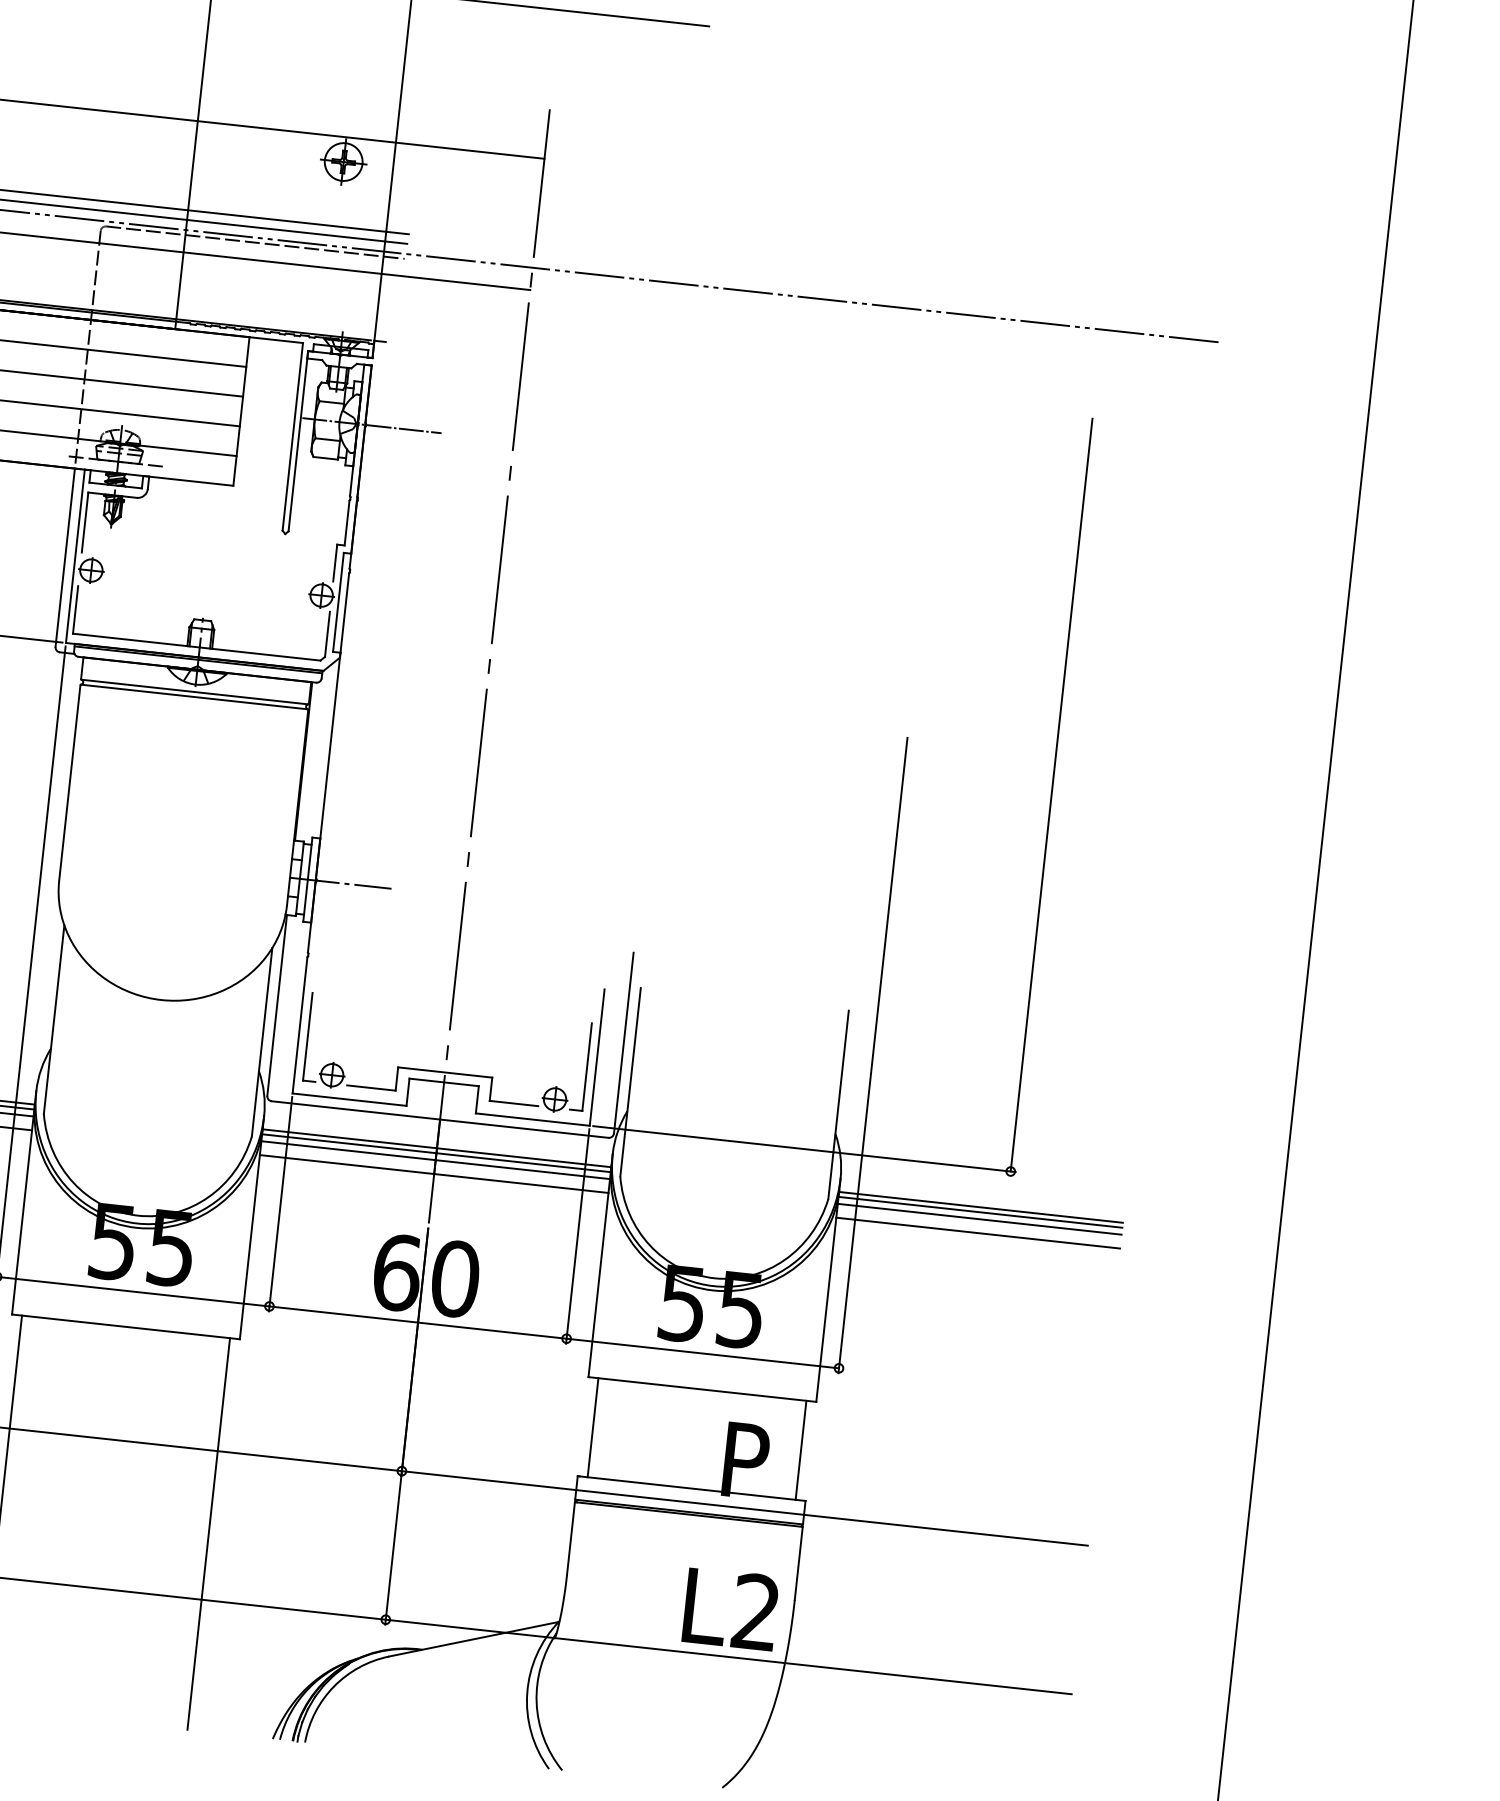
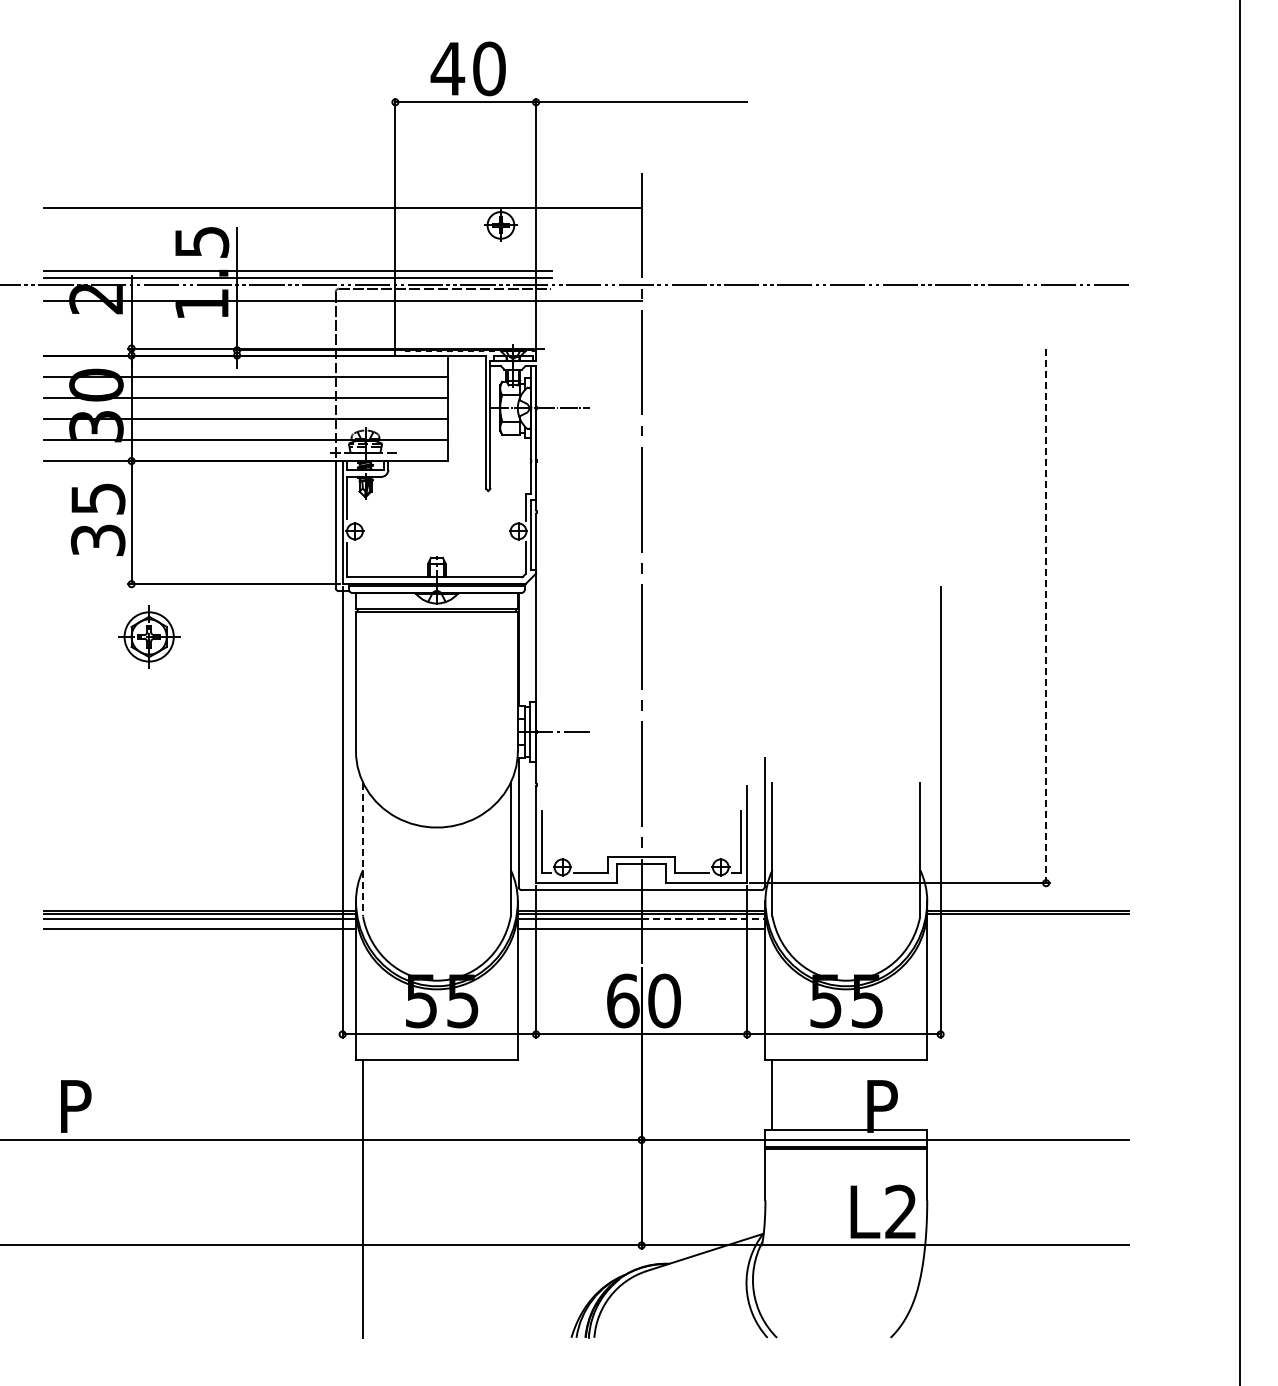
line: (1052, 796) -> (1046, 616), solid -> dashed
line: (54, 1019) -> (363, 849), solid -> dashed
line: (522, 1170) -> (703, 919), solid -> dashed
line: (978, 1219) -> (1027, 919), removed
line: (977, 1232) -> (1027, 928), removed
line: (801, 1449) -> (920, 1094), removed
line: (208, 1533) -> (510, 1198), removed

